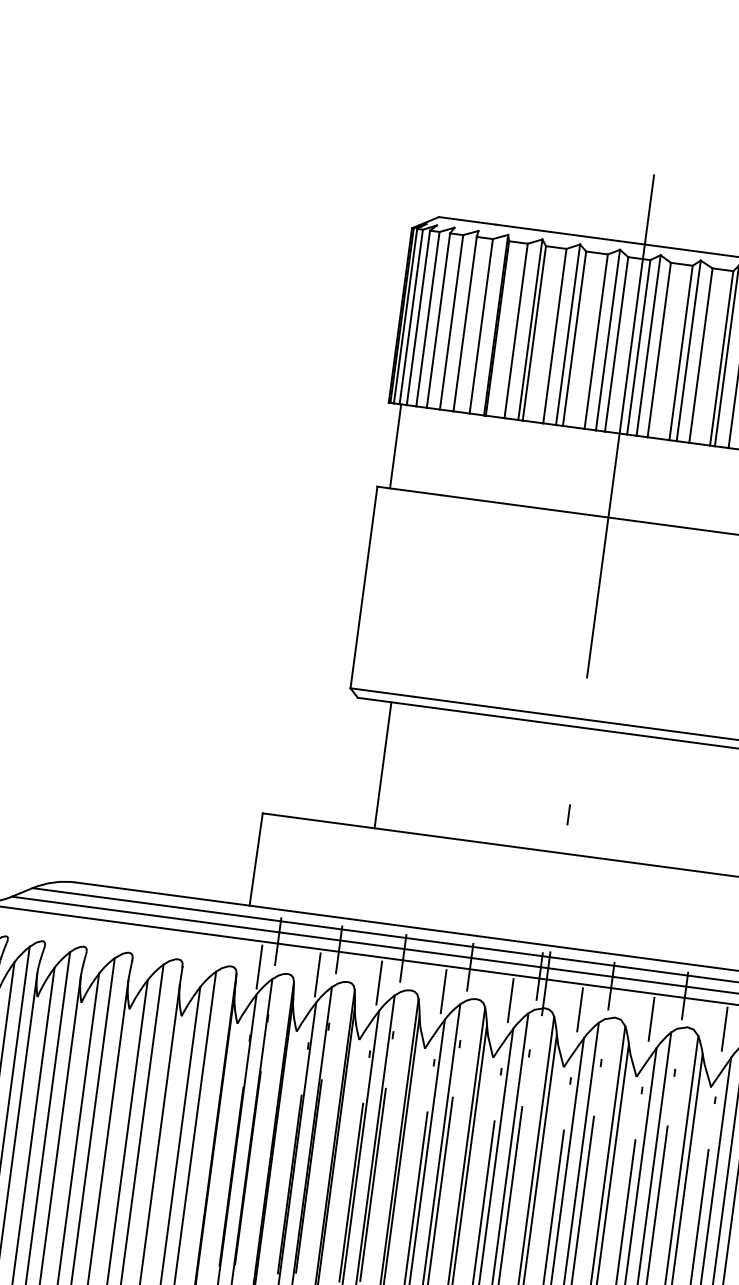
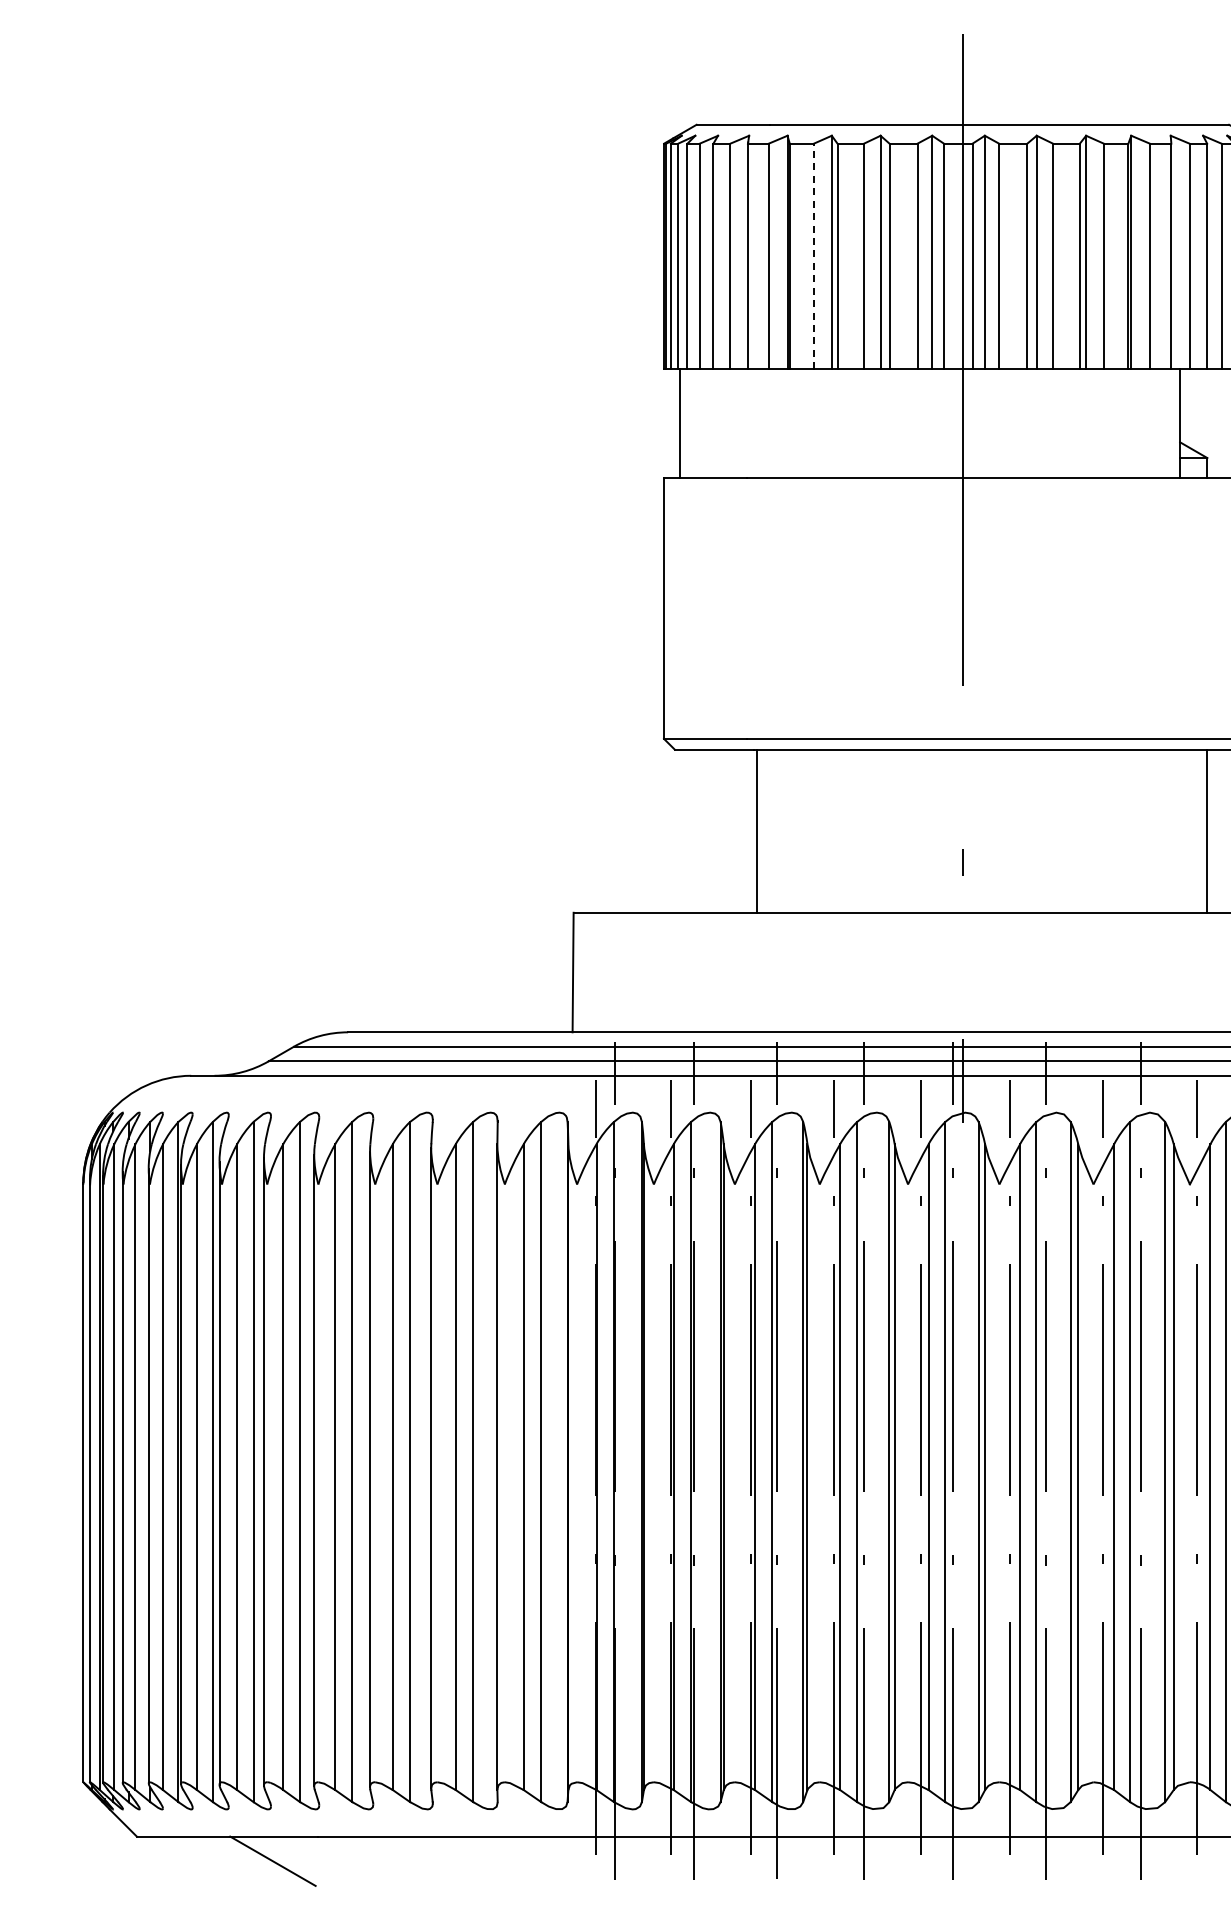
line: (515, 330) -> (813, 256), solid -> dashed
line: (383, 764) -> (757, 830), moved

